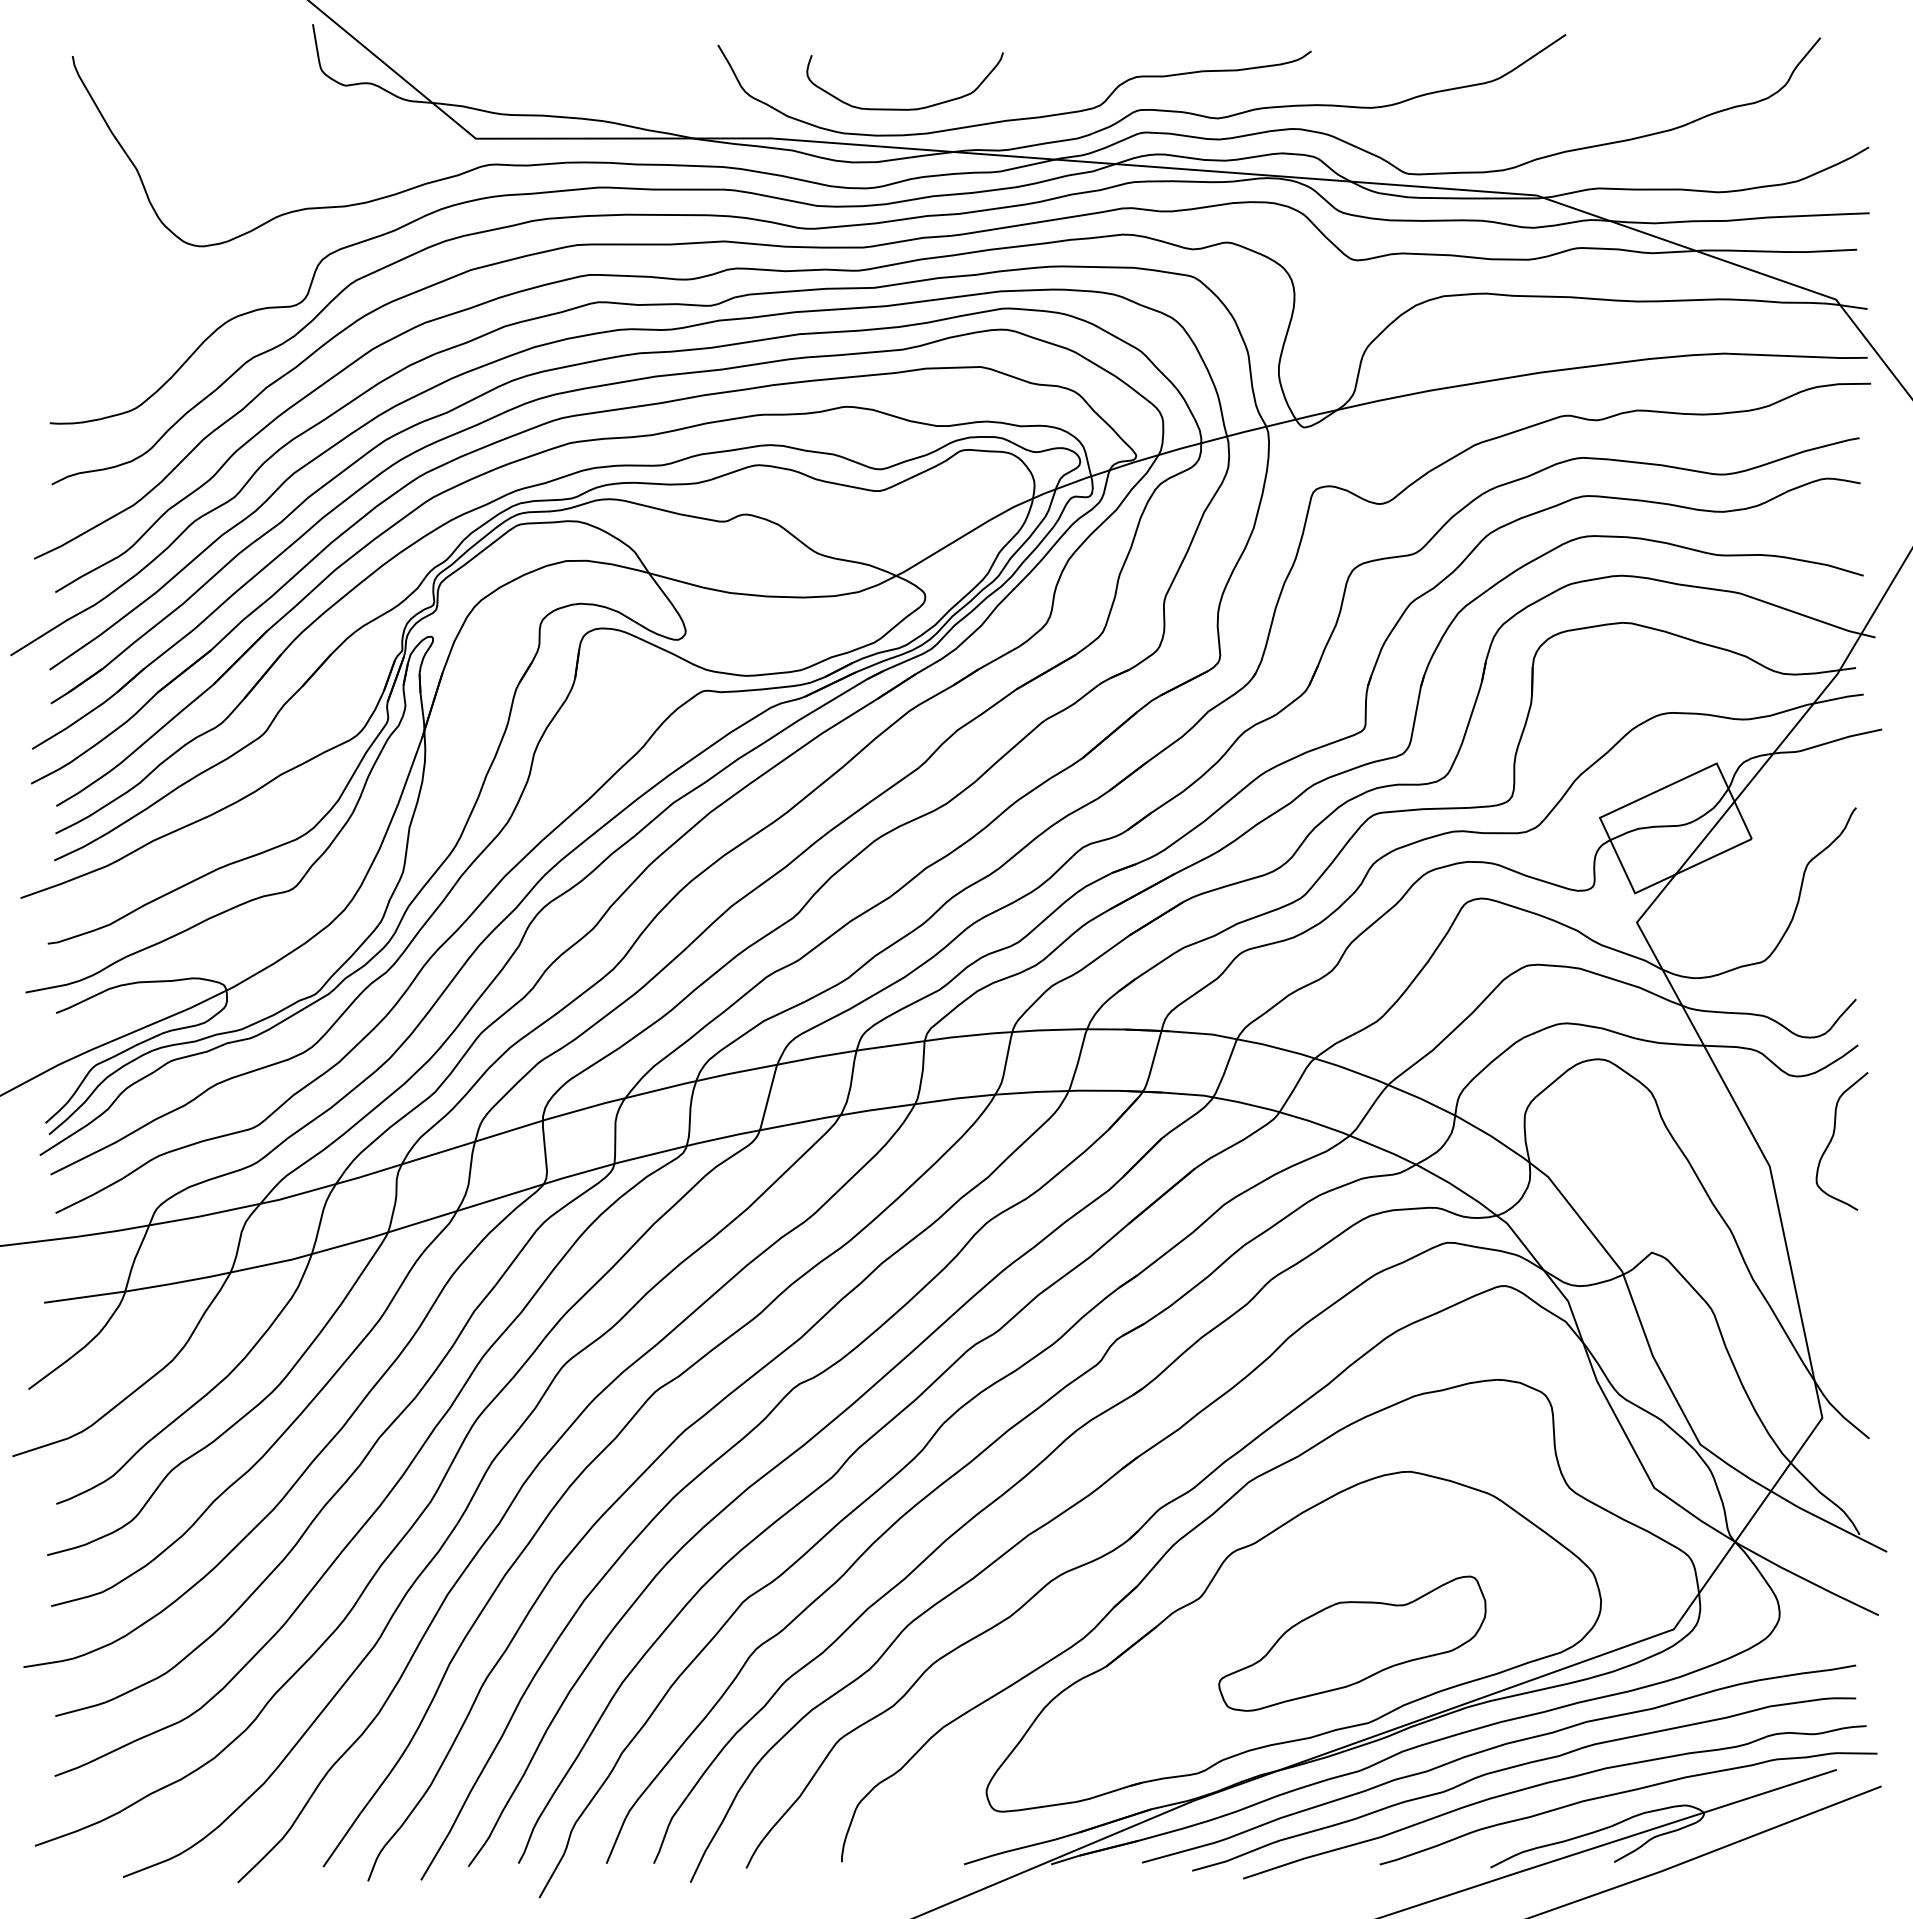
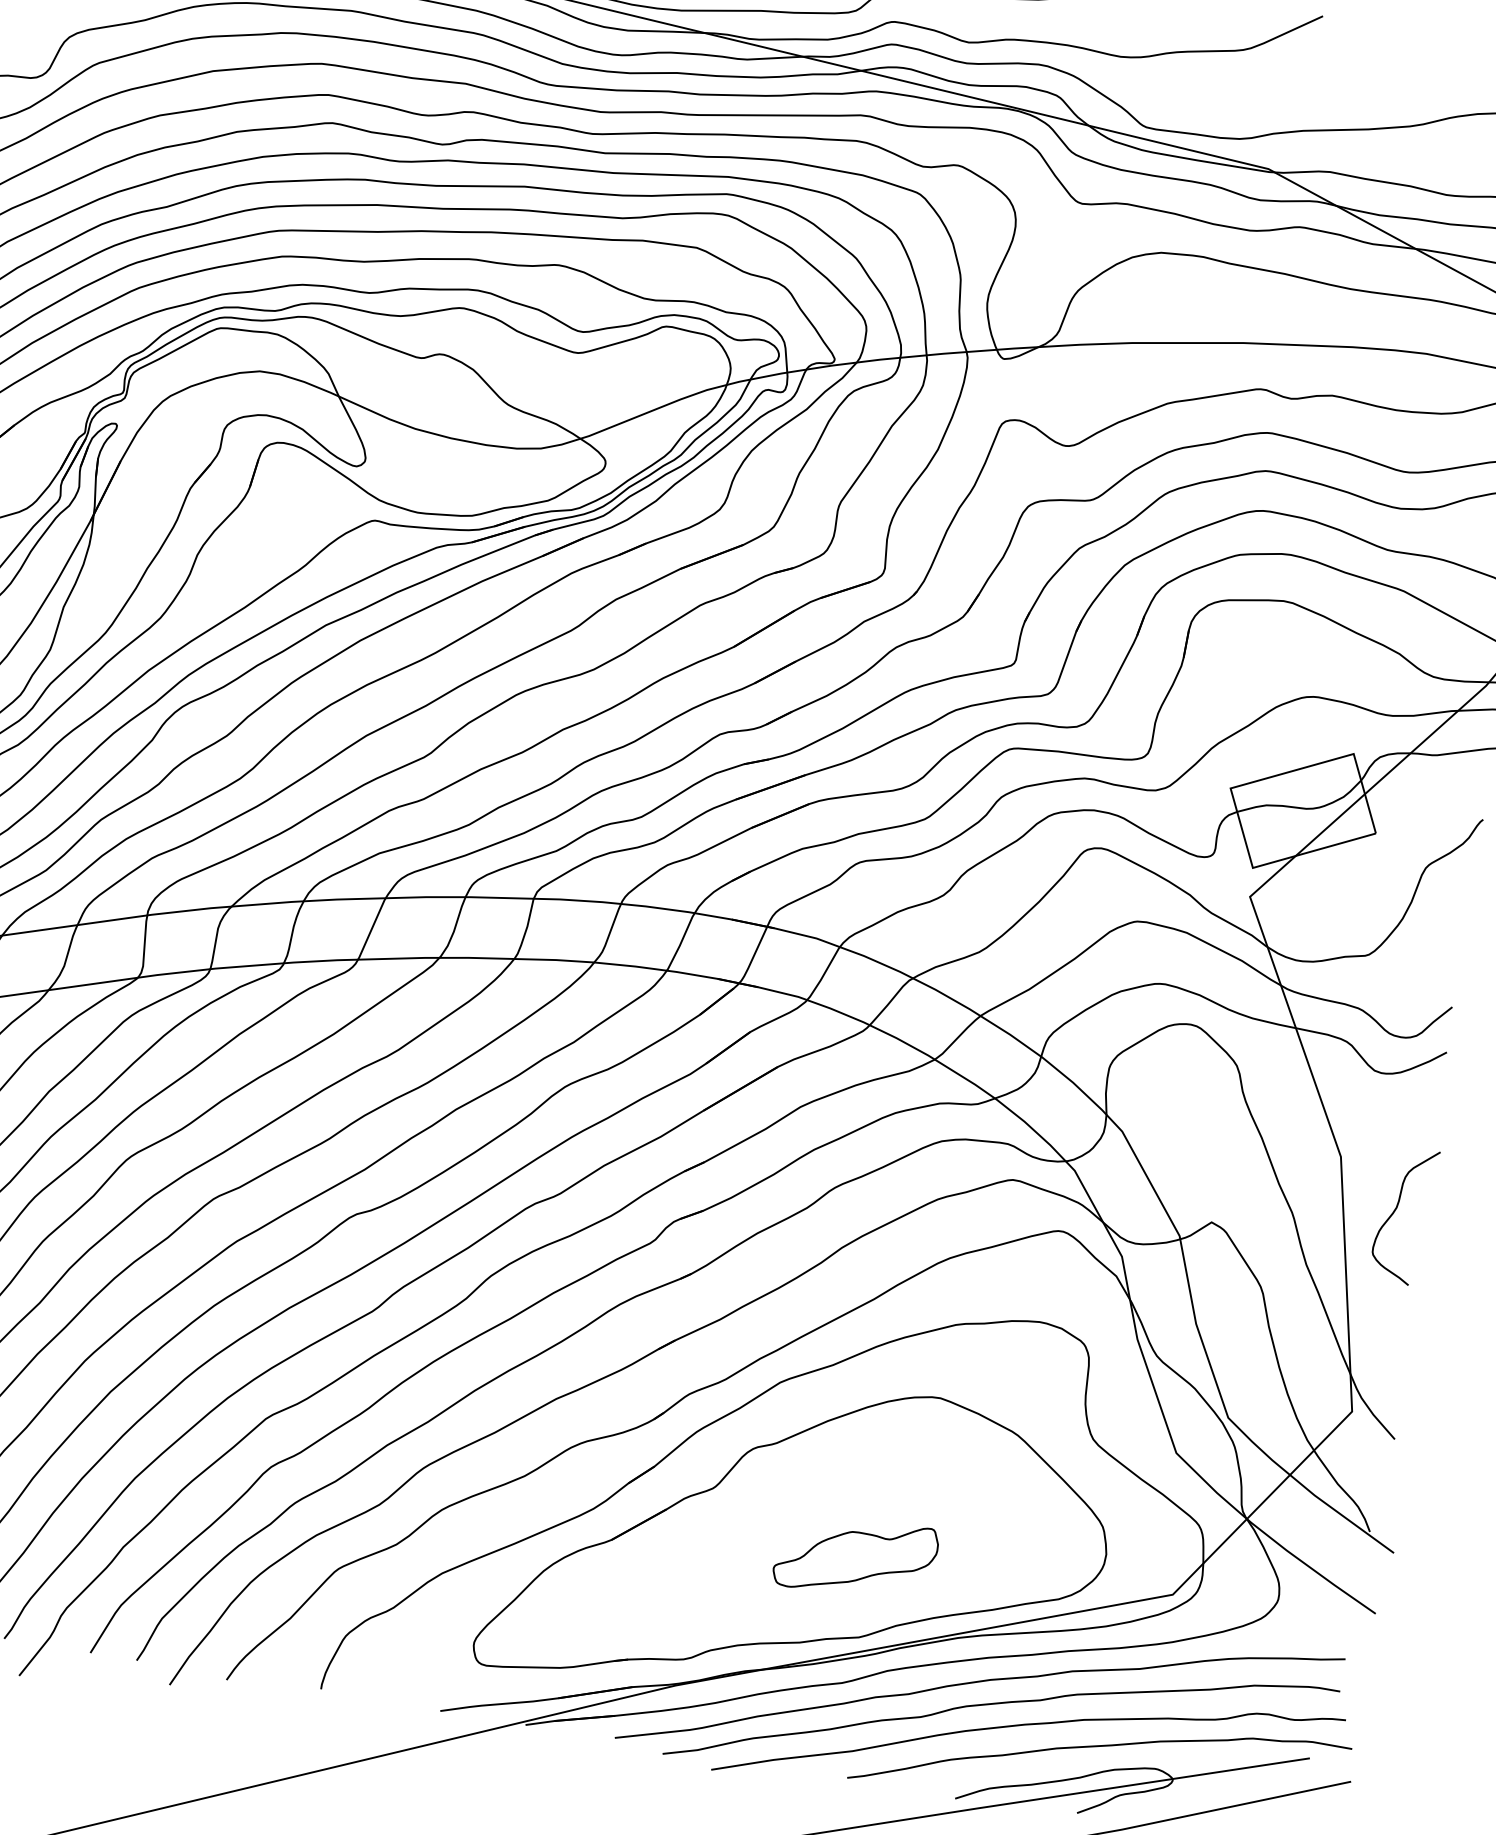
curve: (1833, 1137) -> (1396, 1210), moved
part: (1352, 1643) -> (855, 1557), size x0.6

